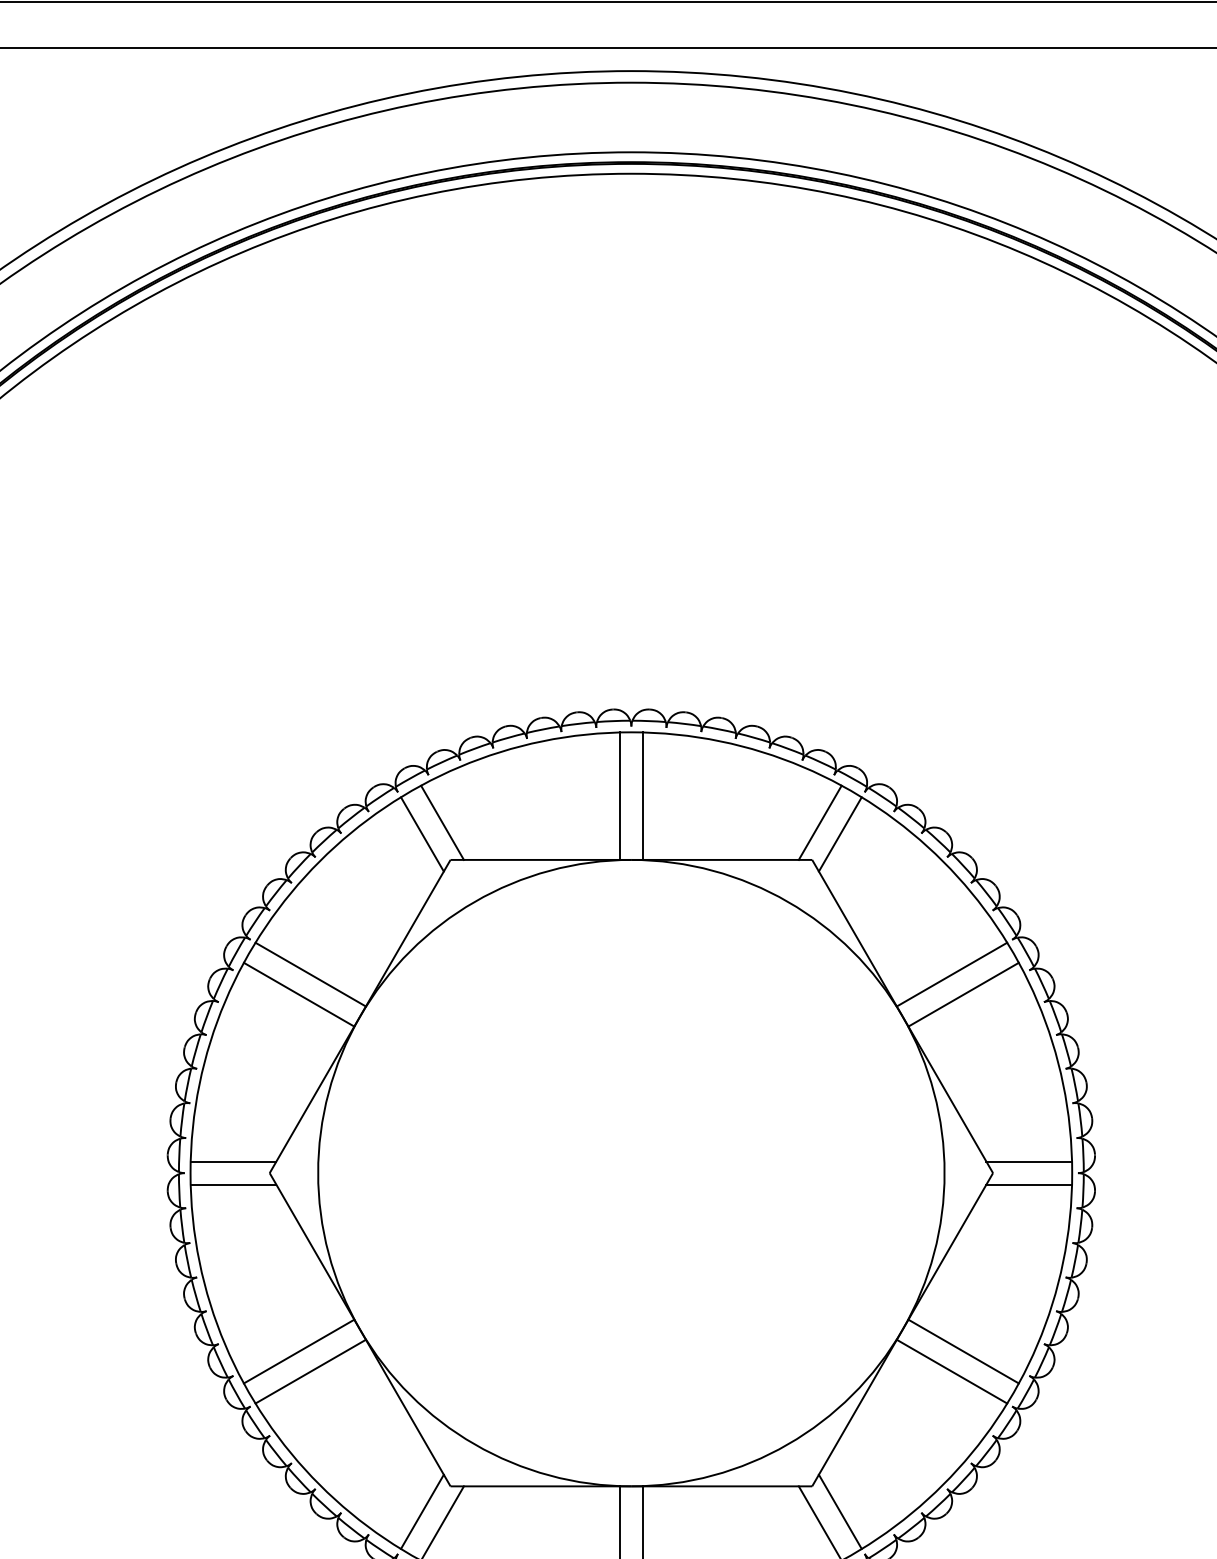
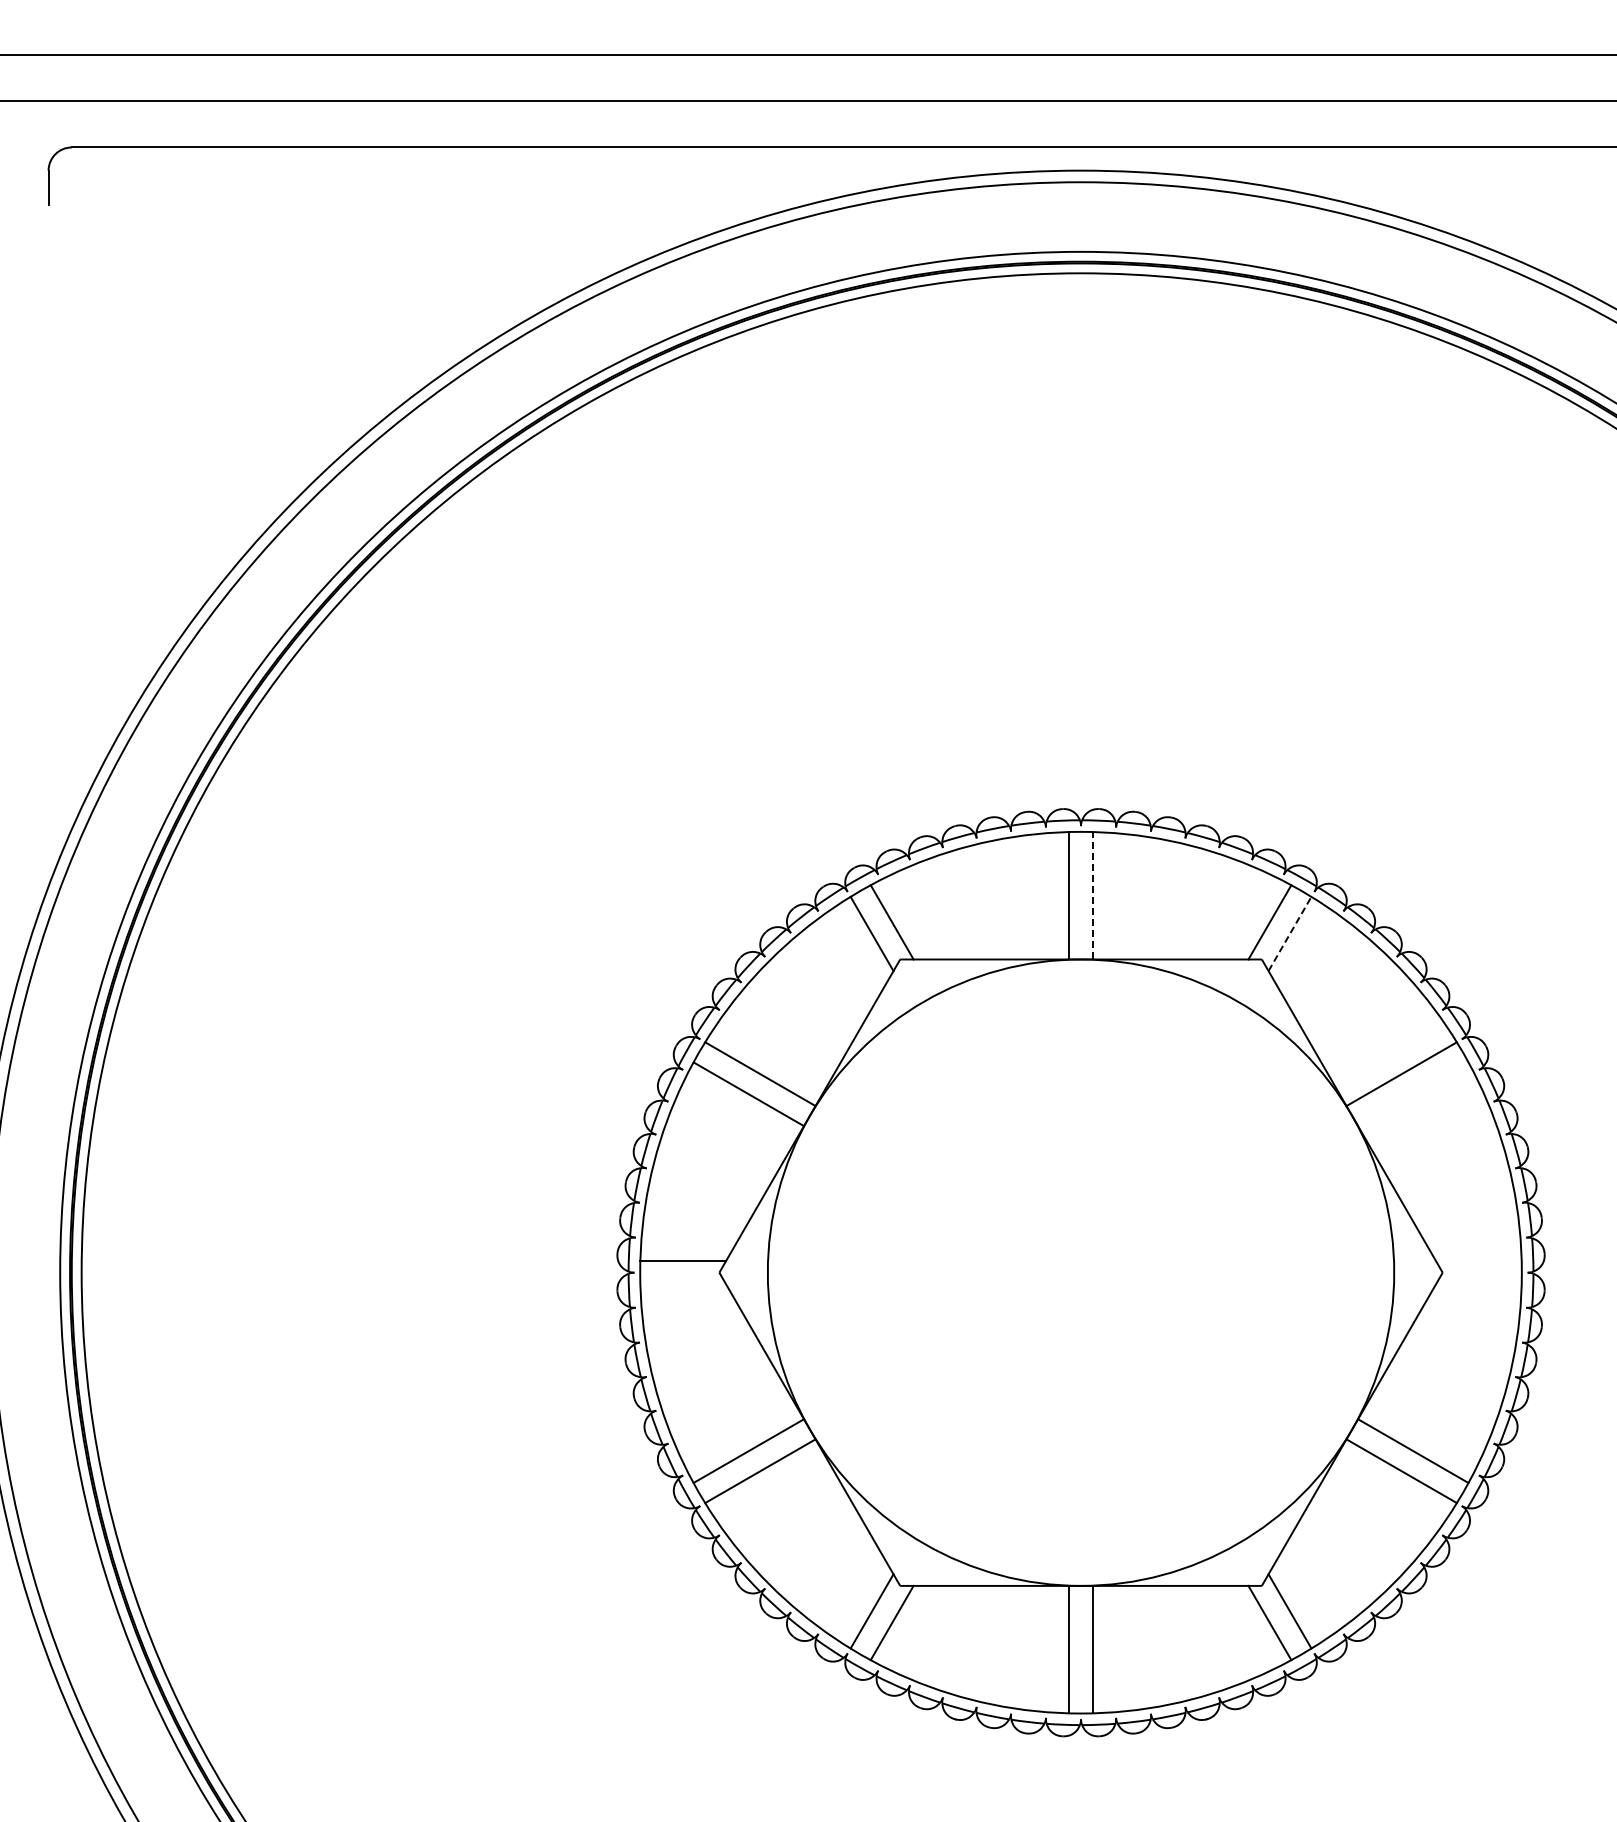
line: (642, 795) -> (1092, 895), solid -> dashed
line: (840, 833) -> (1290, 933), solid -> dashed
line: (963, 994) -> (1413, 1094), removed
line: (1028, 1161) -> (1478, 1261), removed
line: (233, 1184) -> (683, 1284), removed
line: (1028, 1184) -> (1478, 1284), removed

